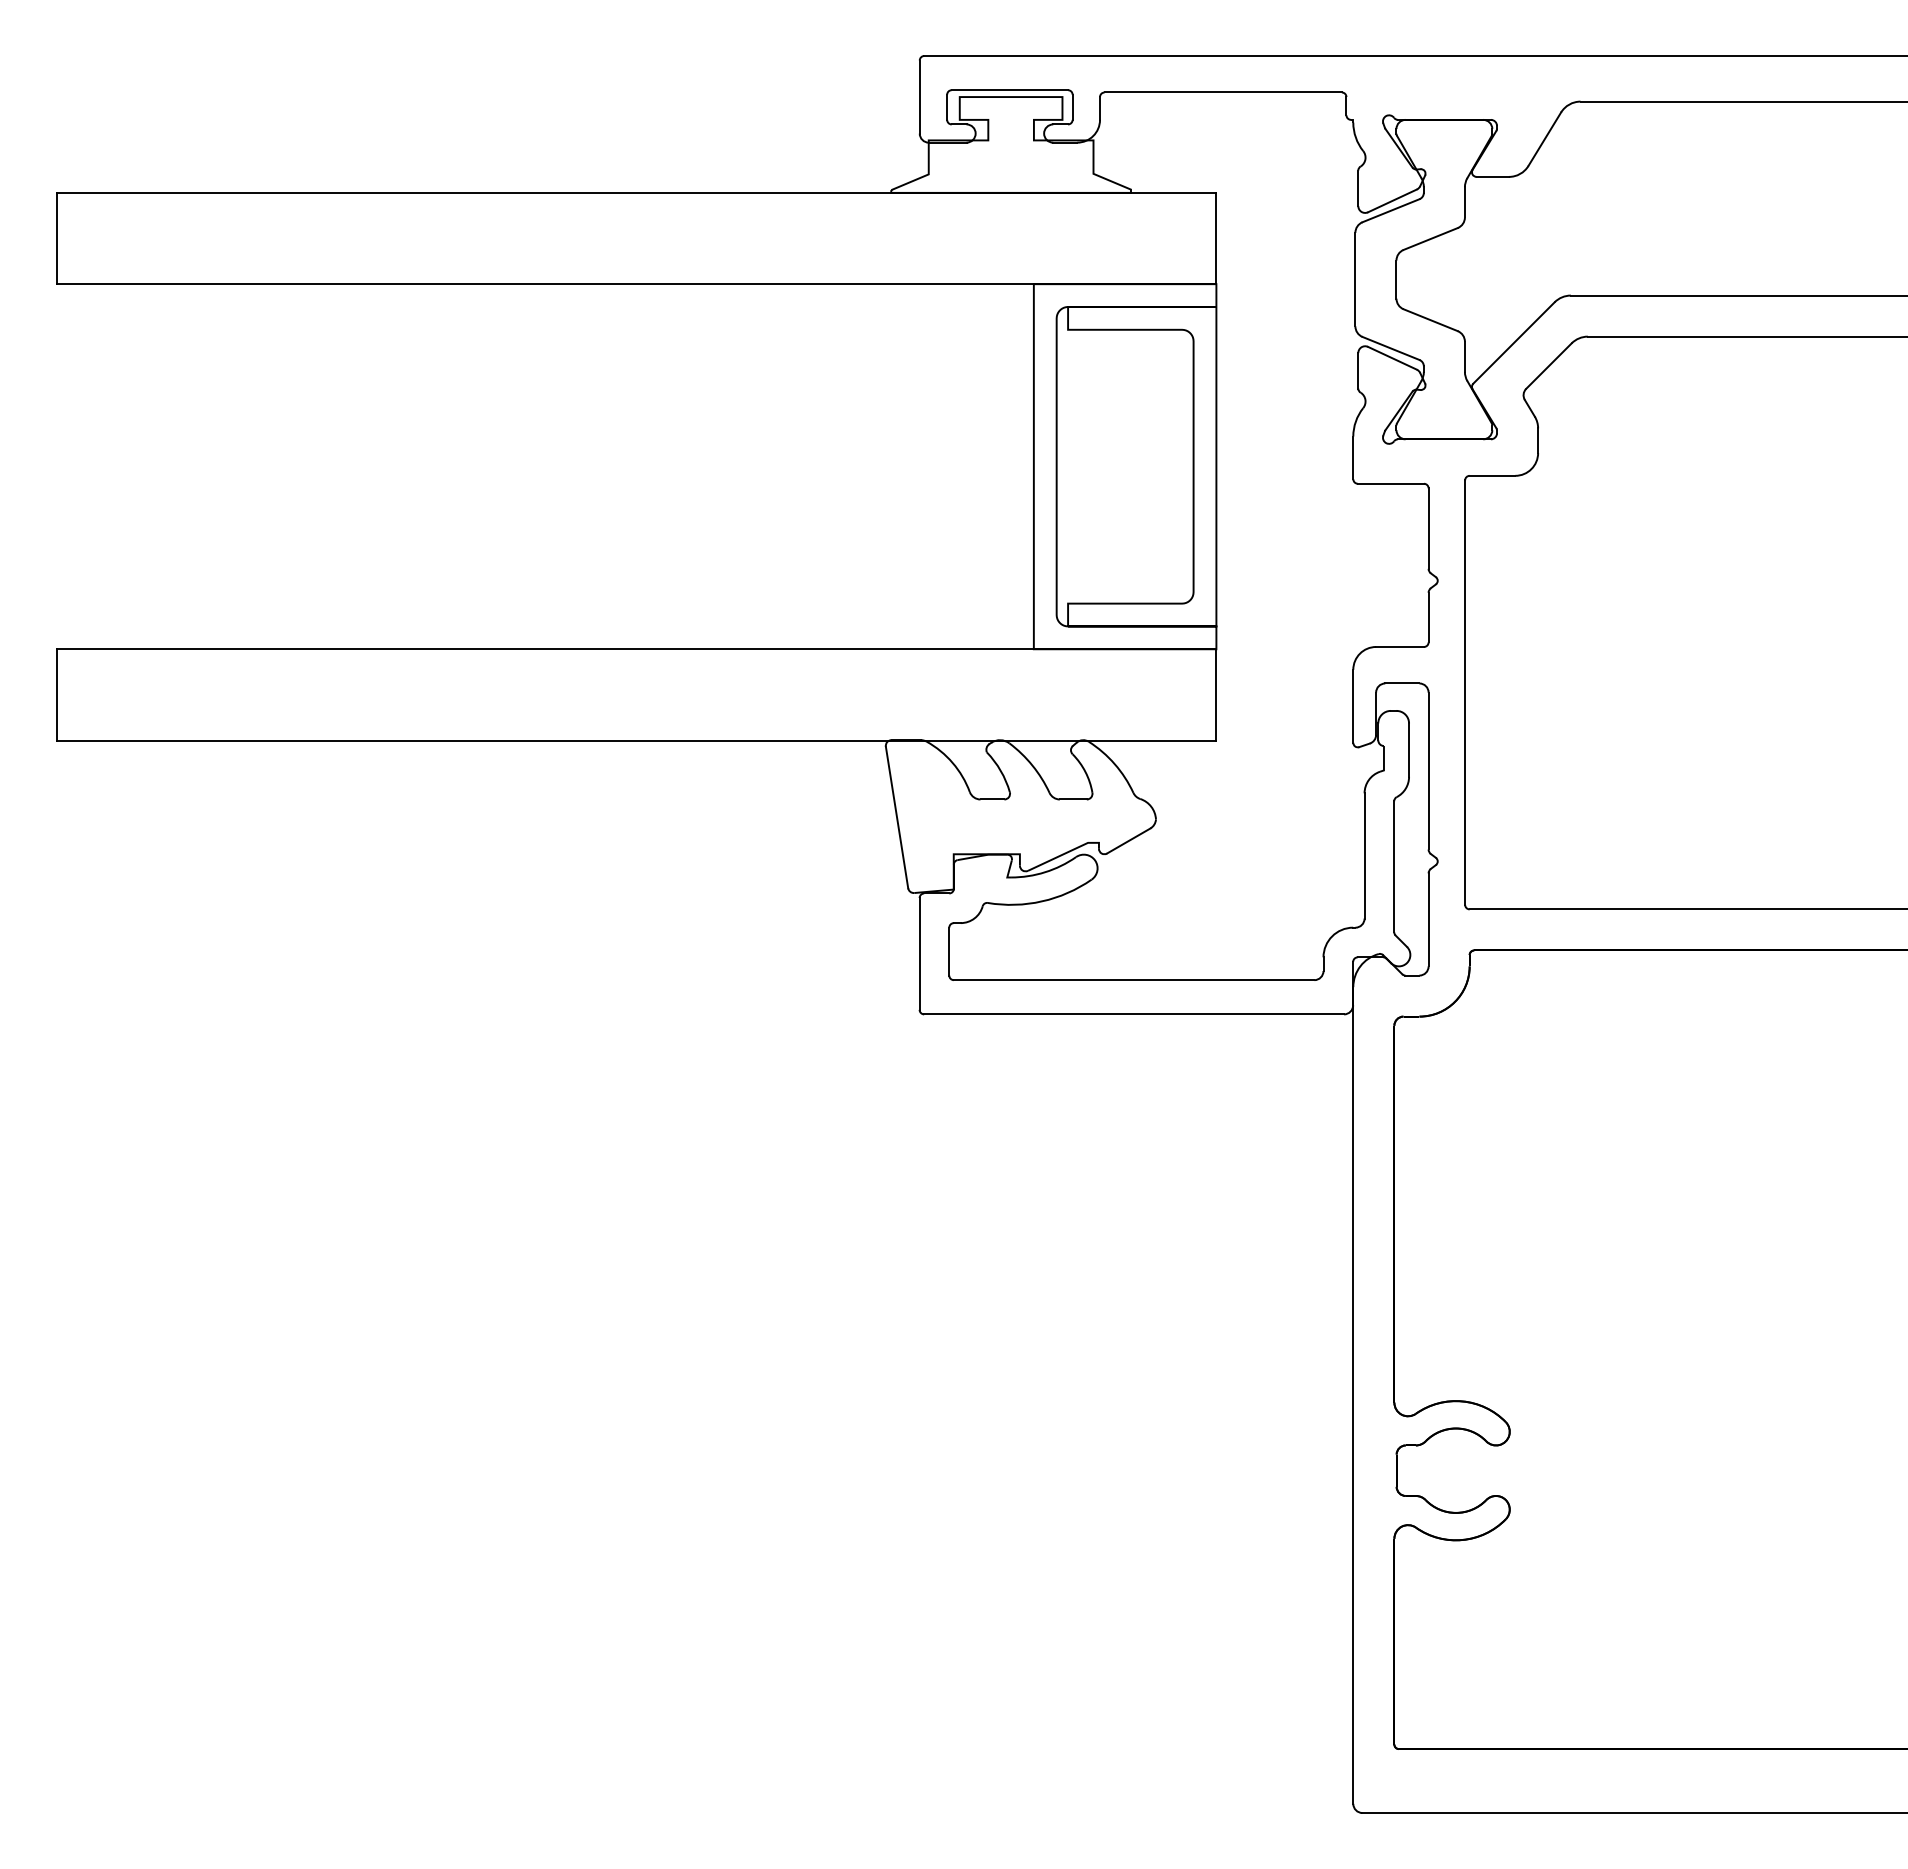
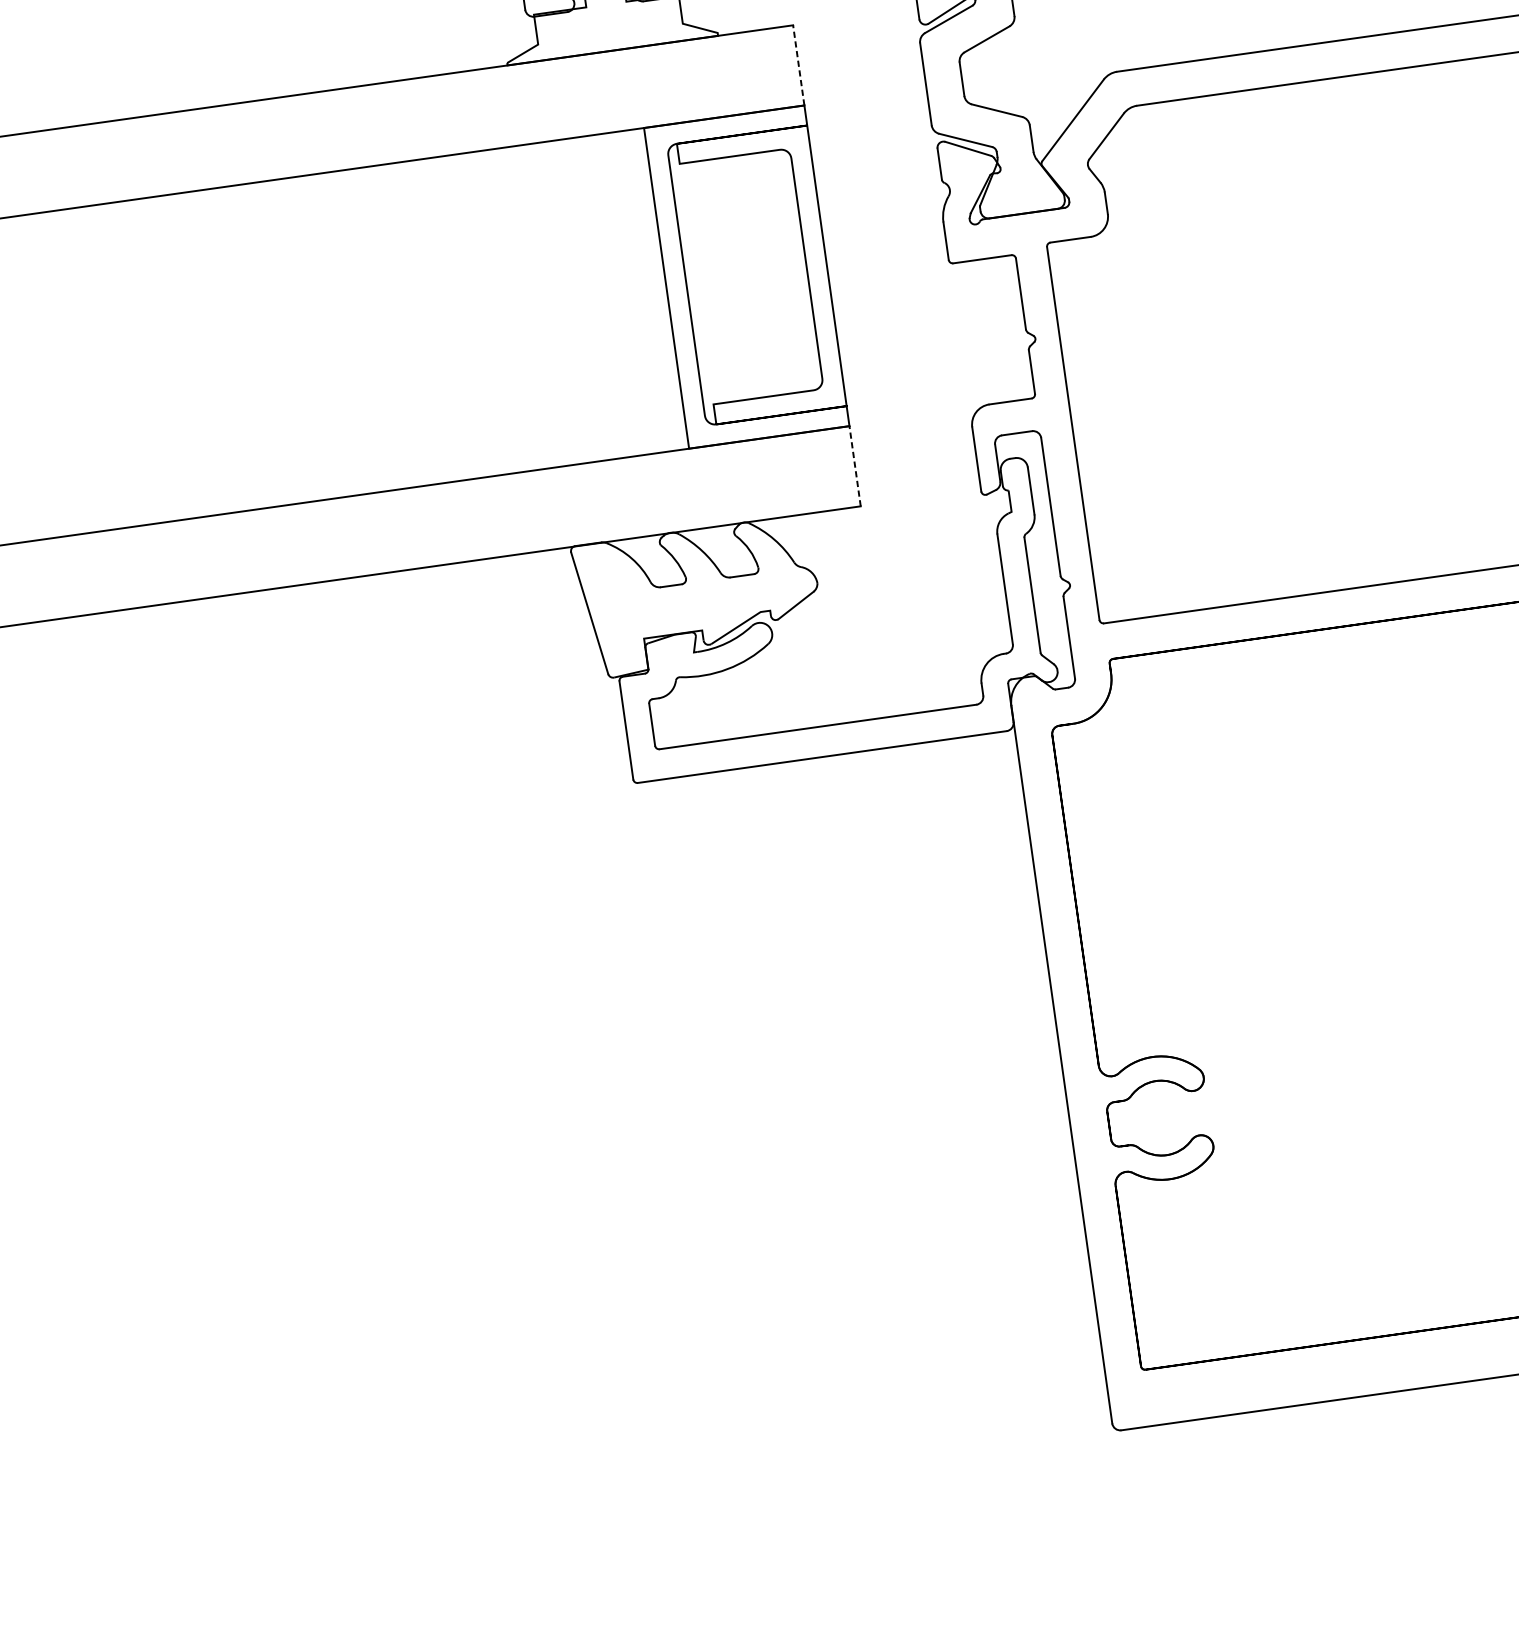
line: (1216, 238) -> (798, 65), solid -> dashed
line: (1216, 694) -> (855, 465), solid -> dashed

